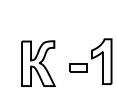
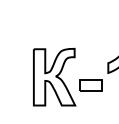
part: (38, 63) -> (54, 76), moved

